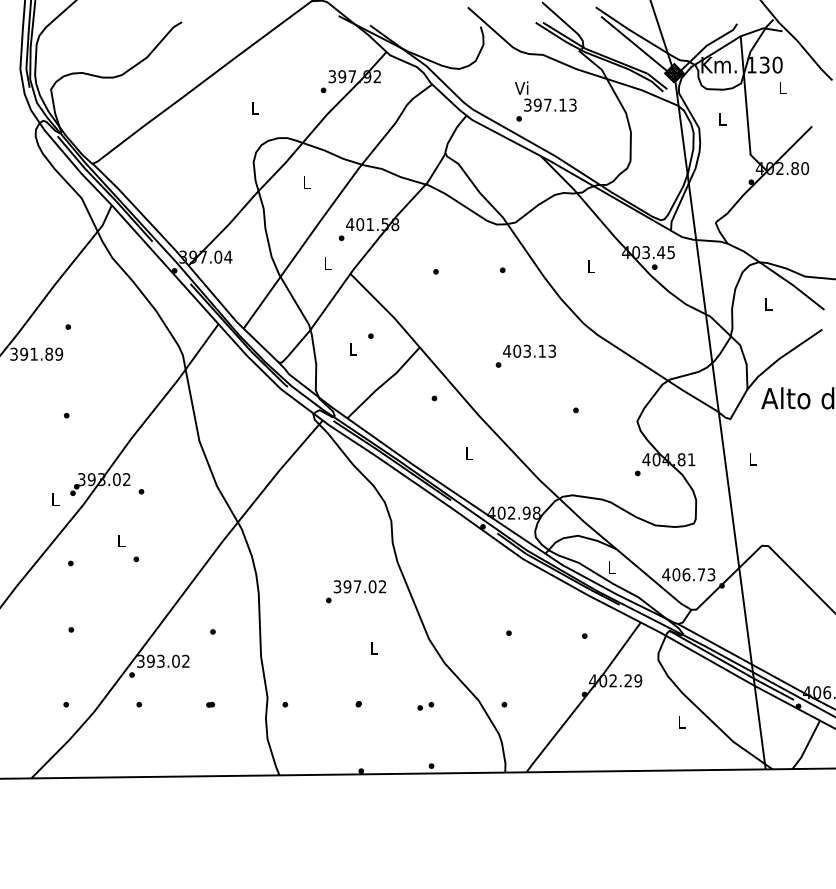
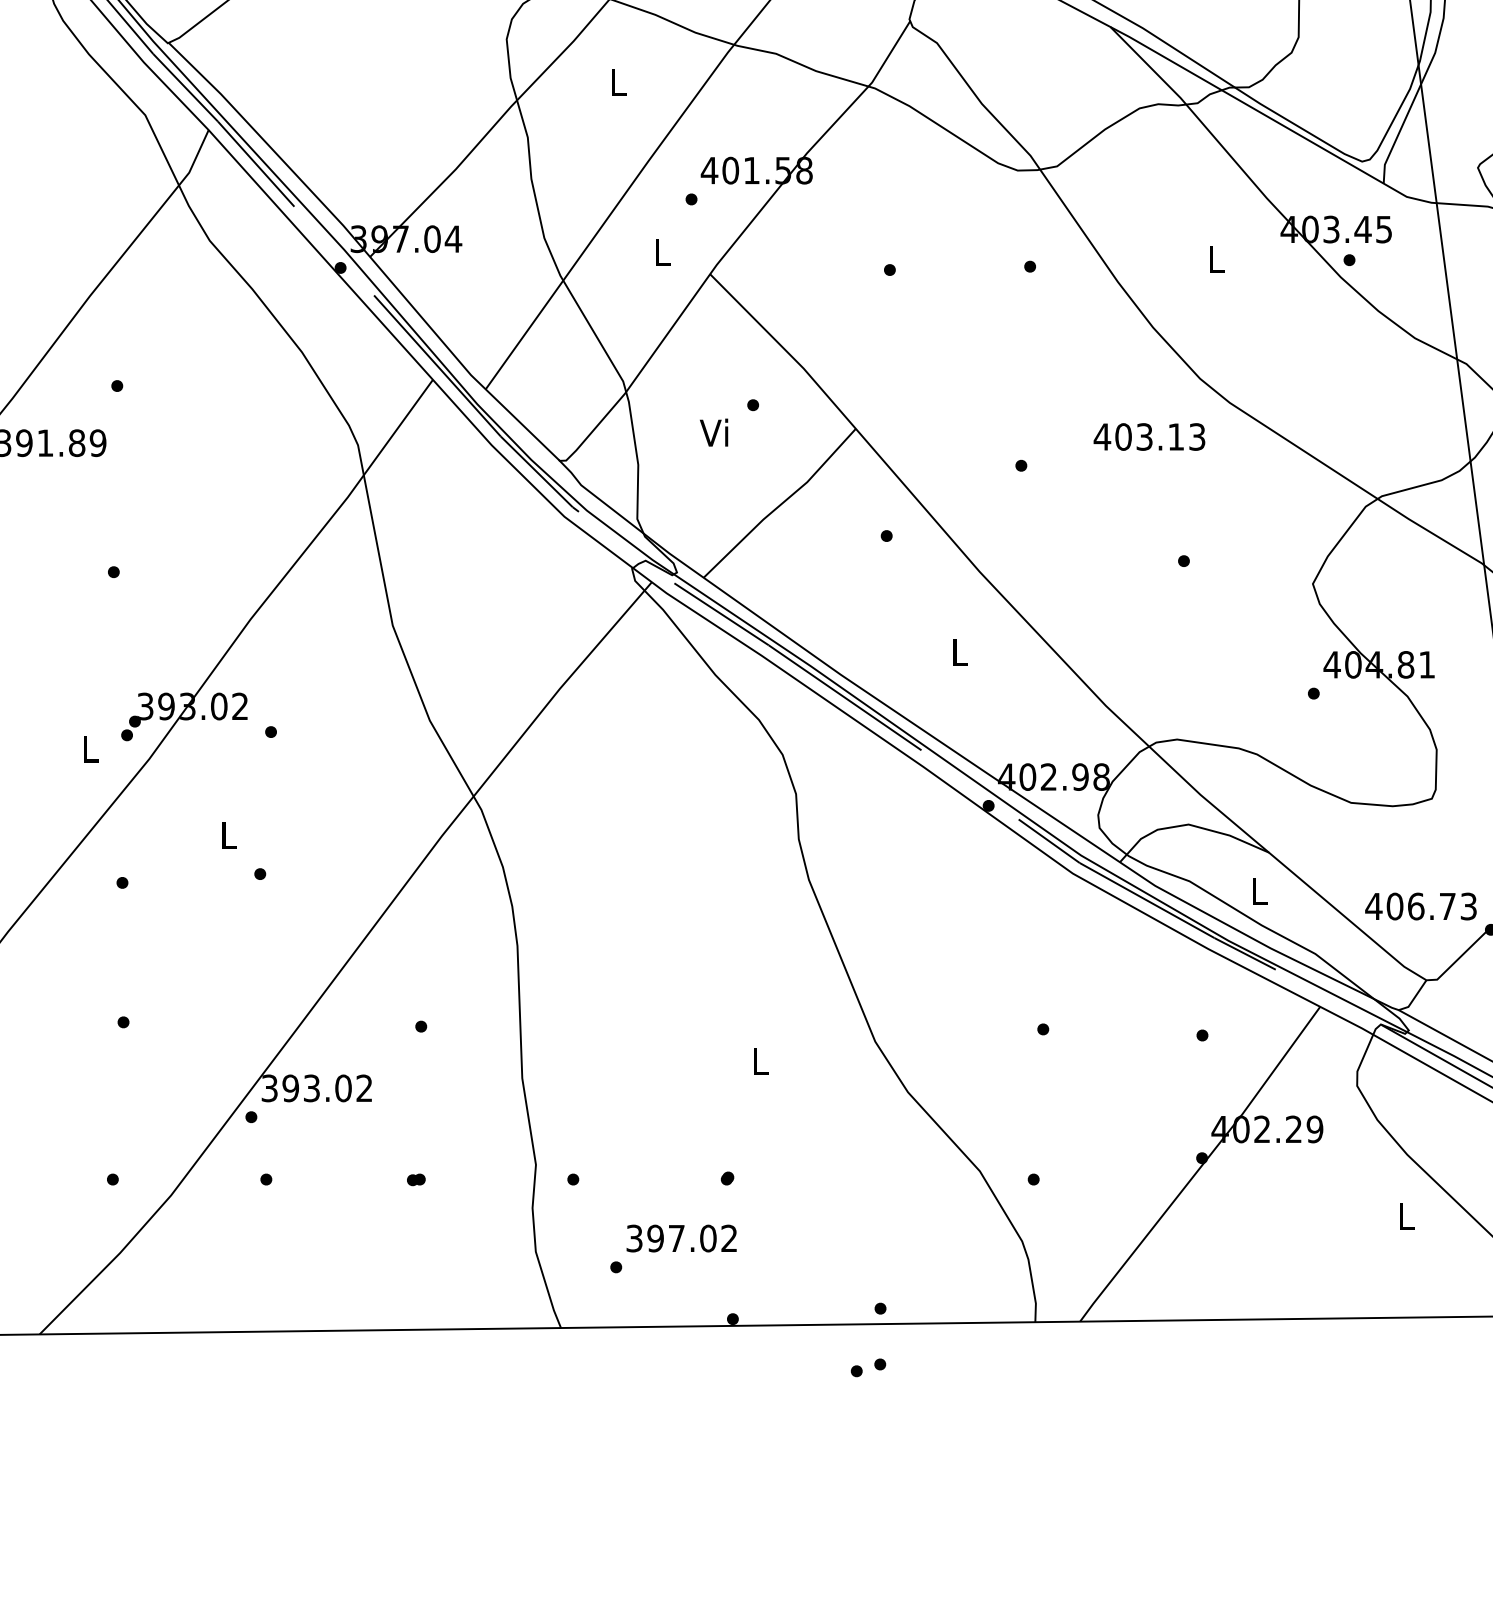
text: (351, 348) -> (712, 431), L -> Vi
text: (529, 350) -> (1149, 435), moved
text: (356, 591) -> (674, 1248), moved
part: (425, 706) -> (867, 1368), moved

